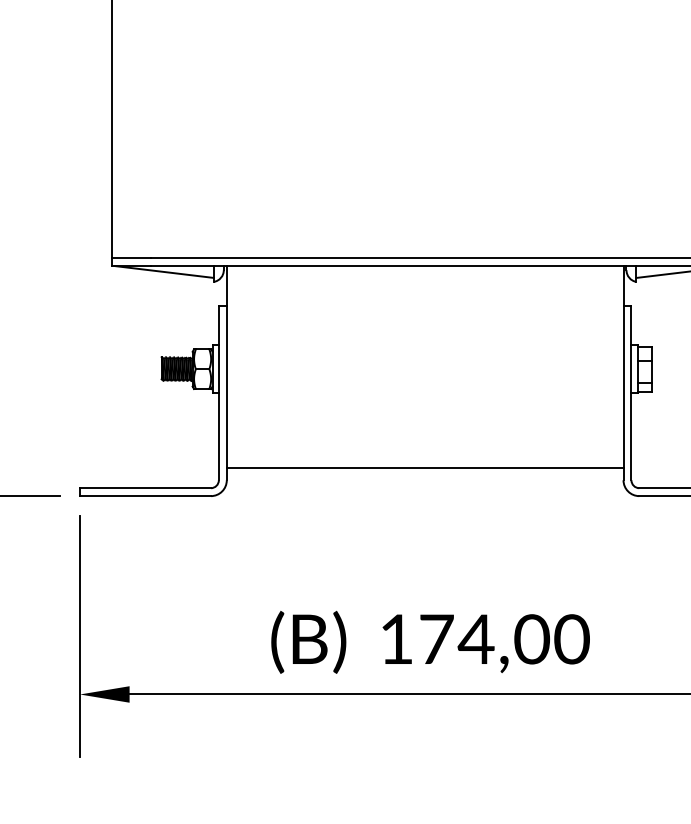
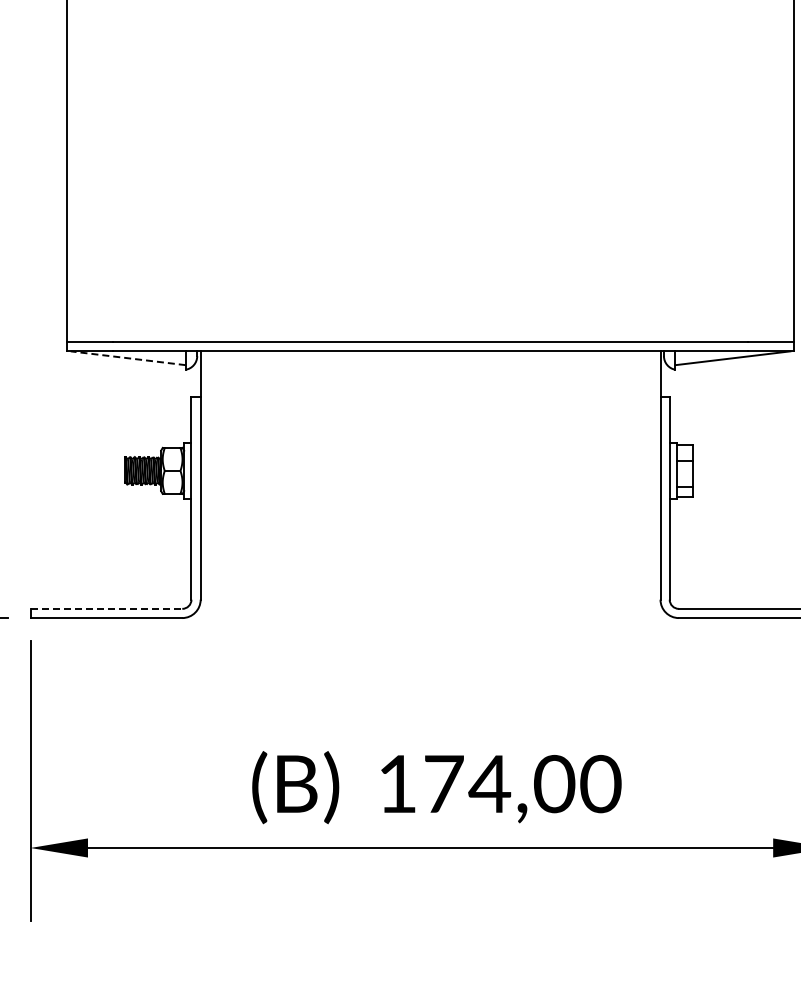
line: (164, 272) -> (128, 358), solid -> dashed
line: (425, 468) -> (430, 585), removed
line: (145, 487) -> (106, 608), solid -> dashed

